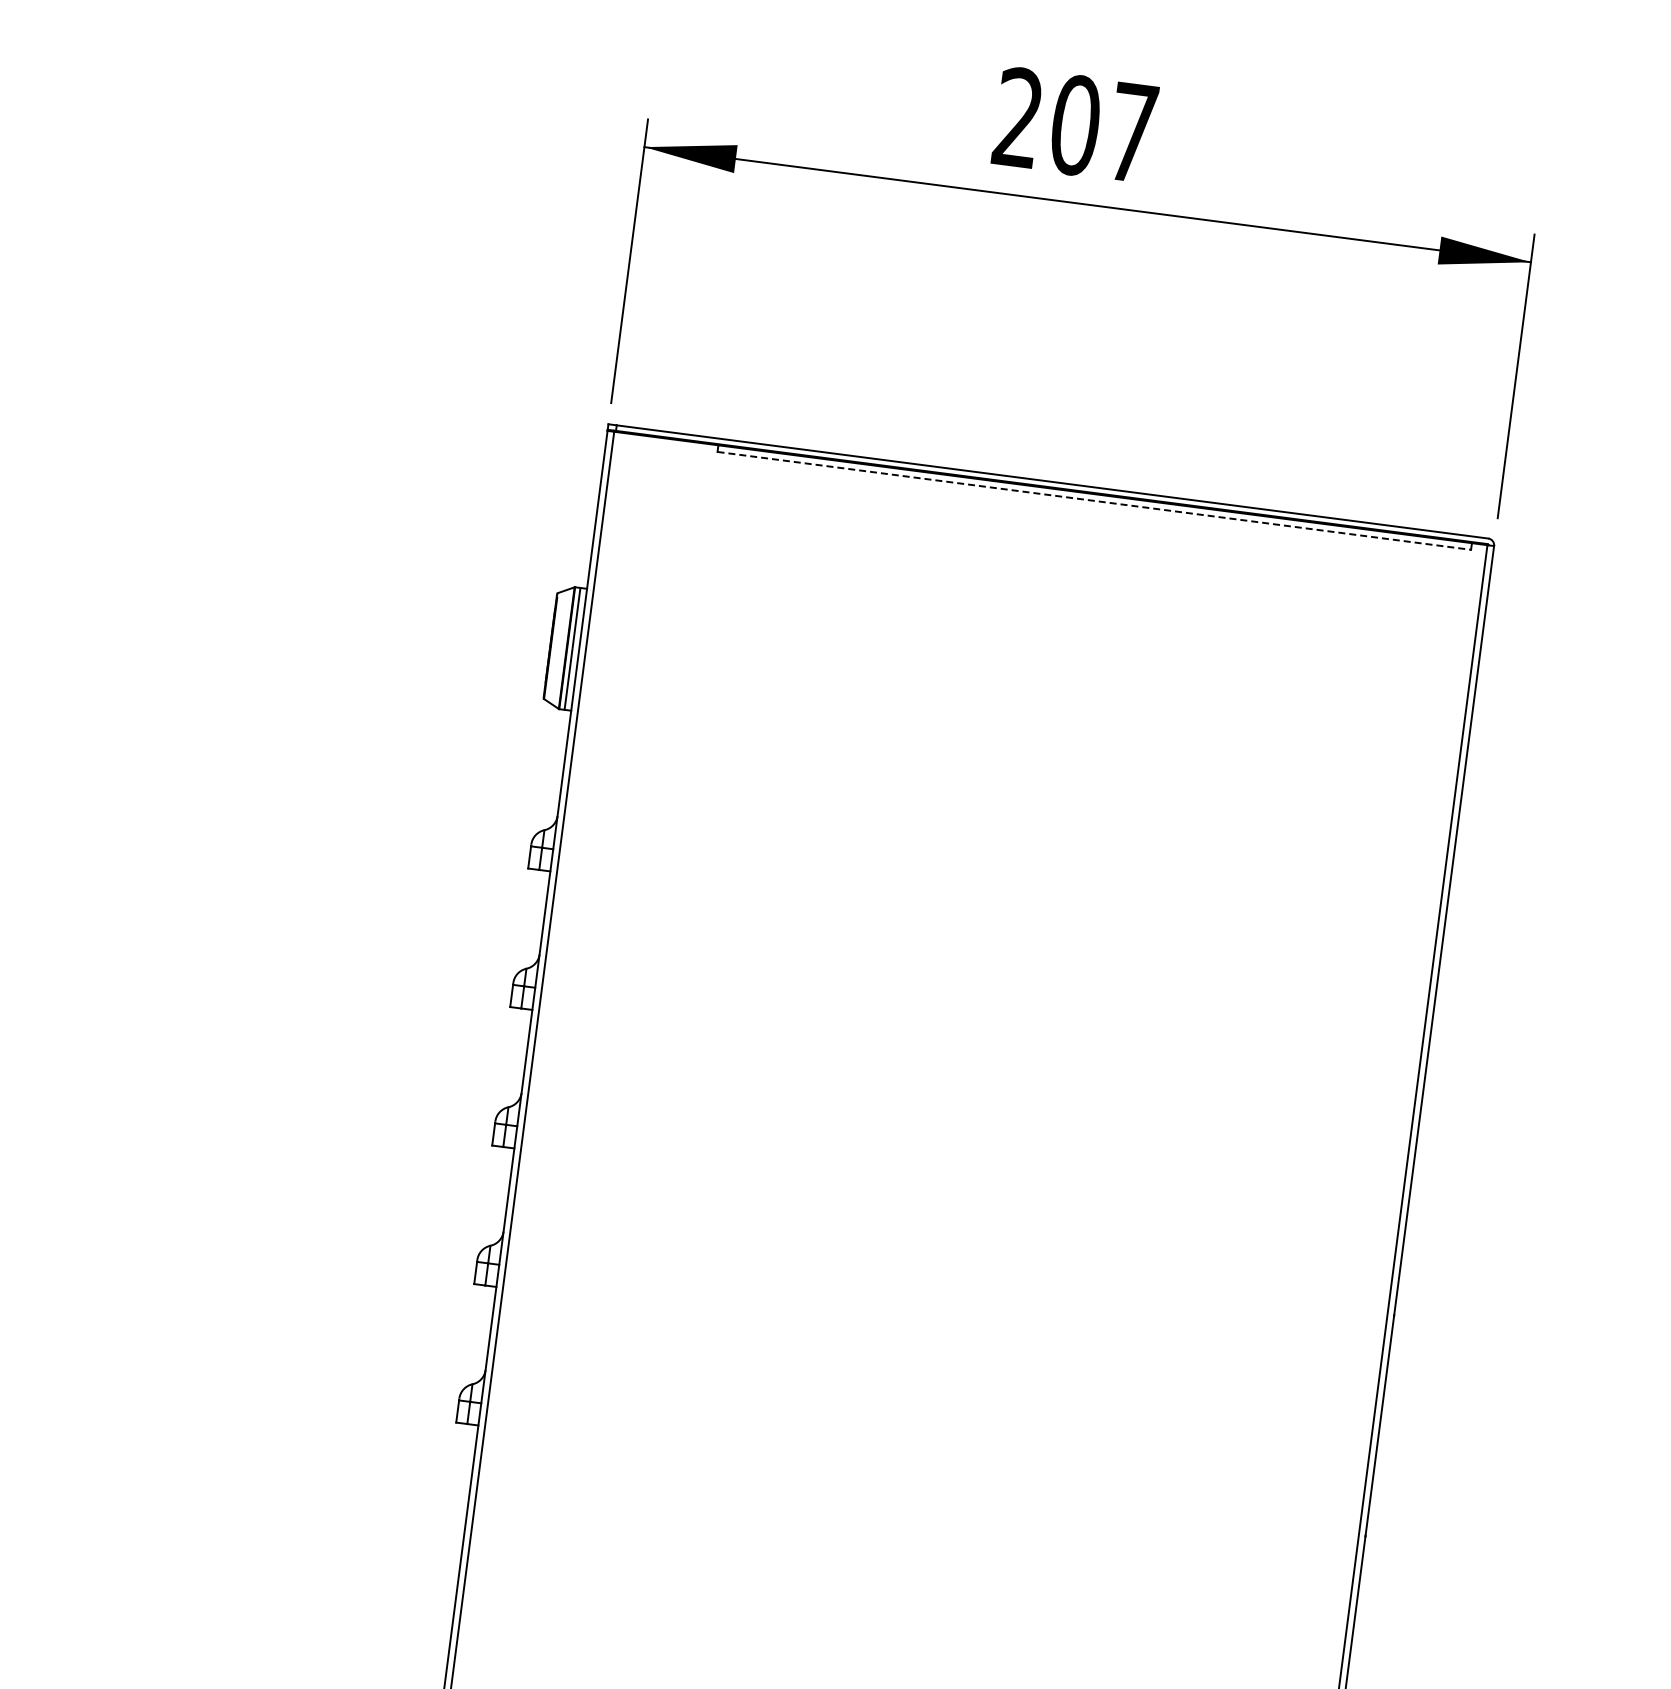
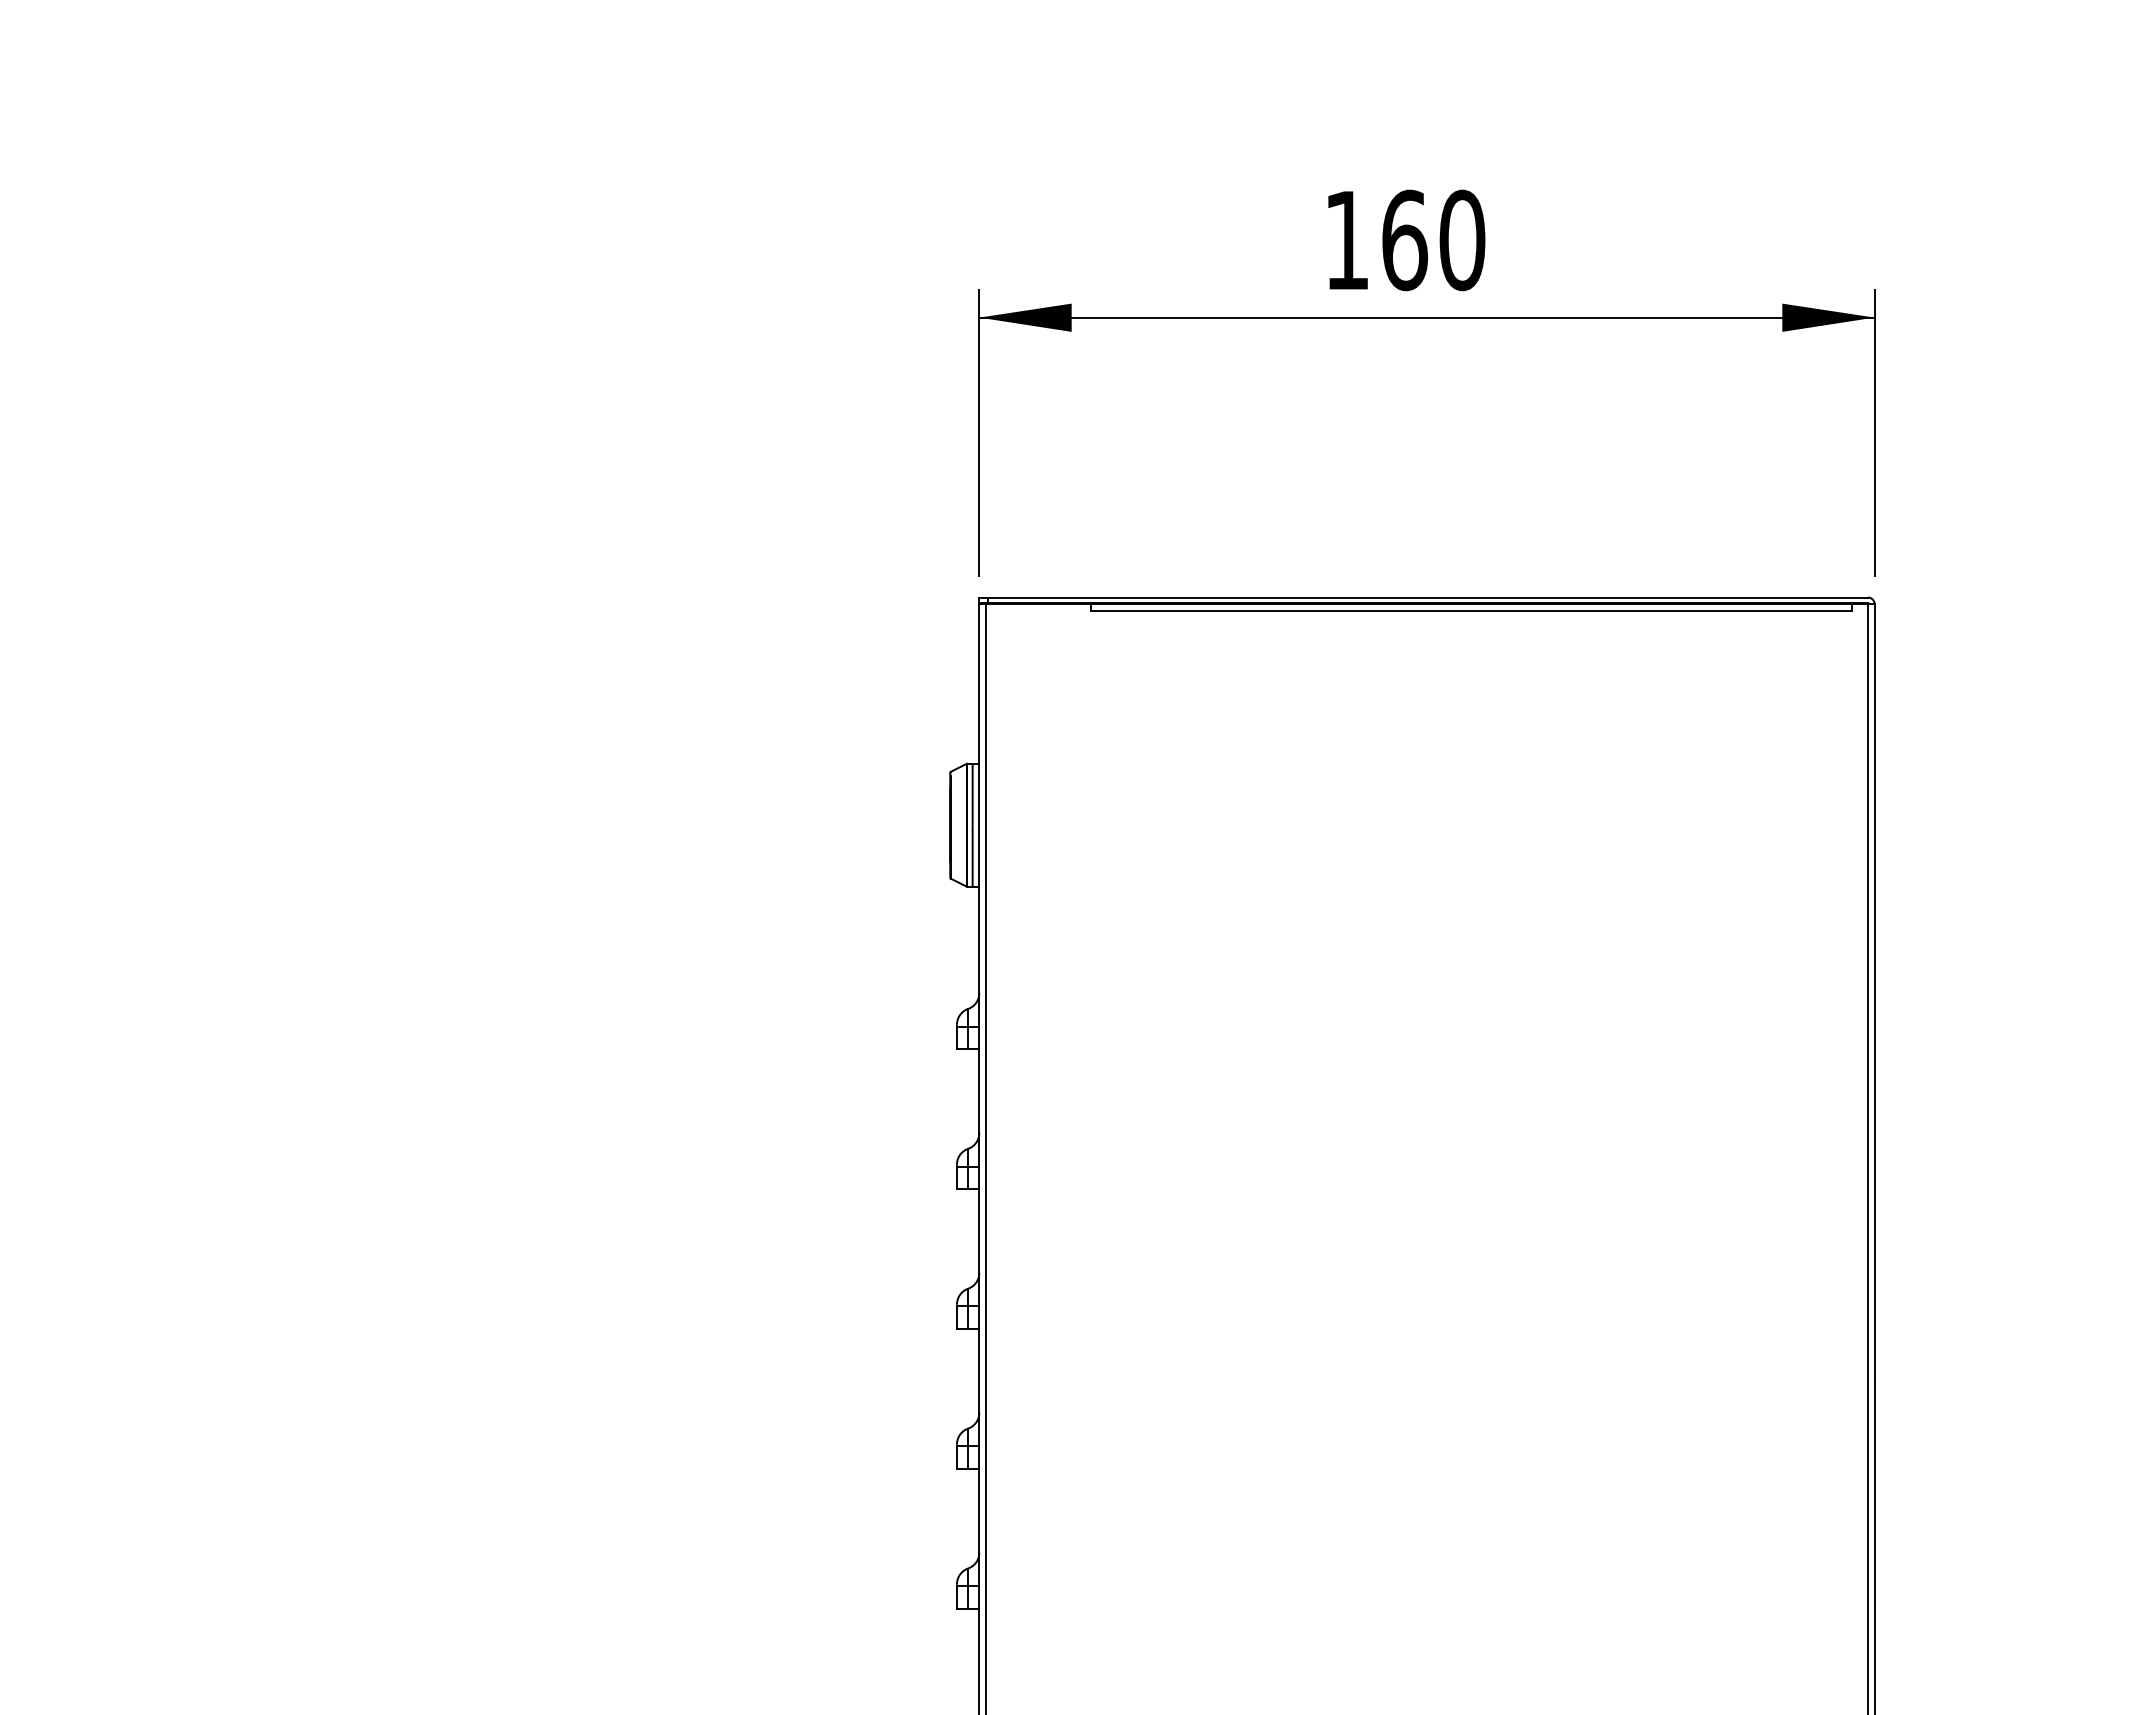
text: (1076, 125) -> (1405, 240), 207 -> 160
line: (1094, 500) -> (1471, 610), dashed -> solid

